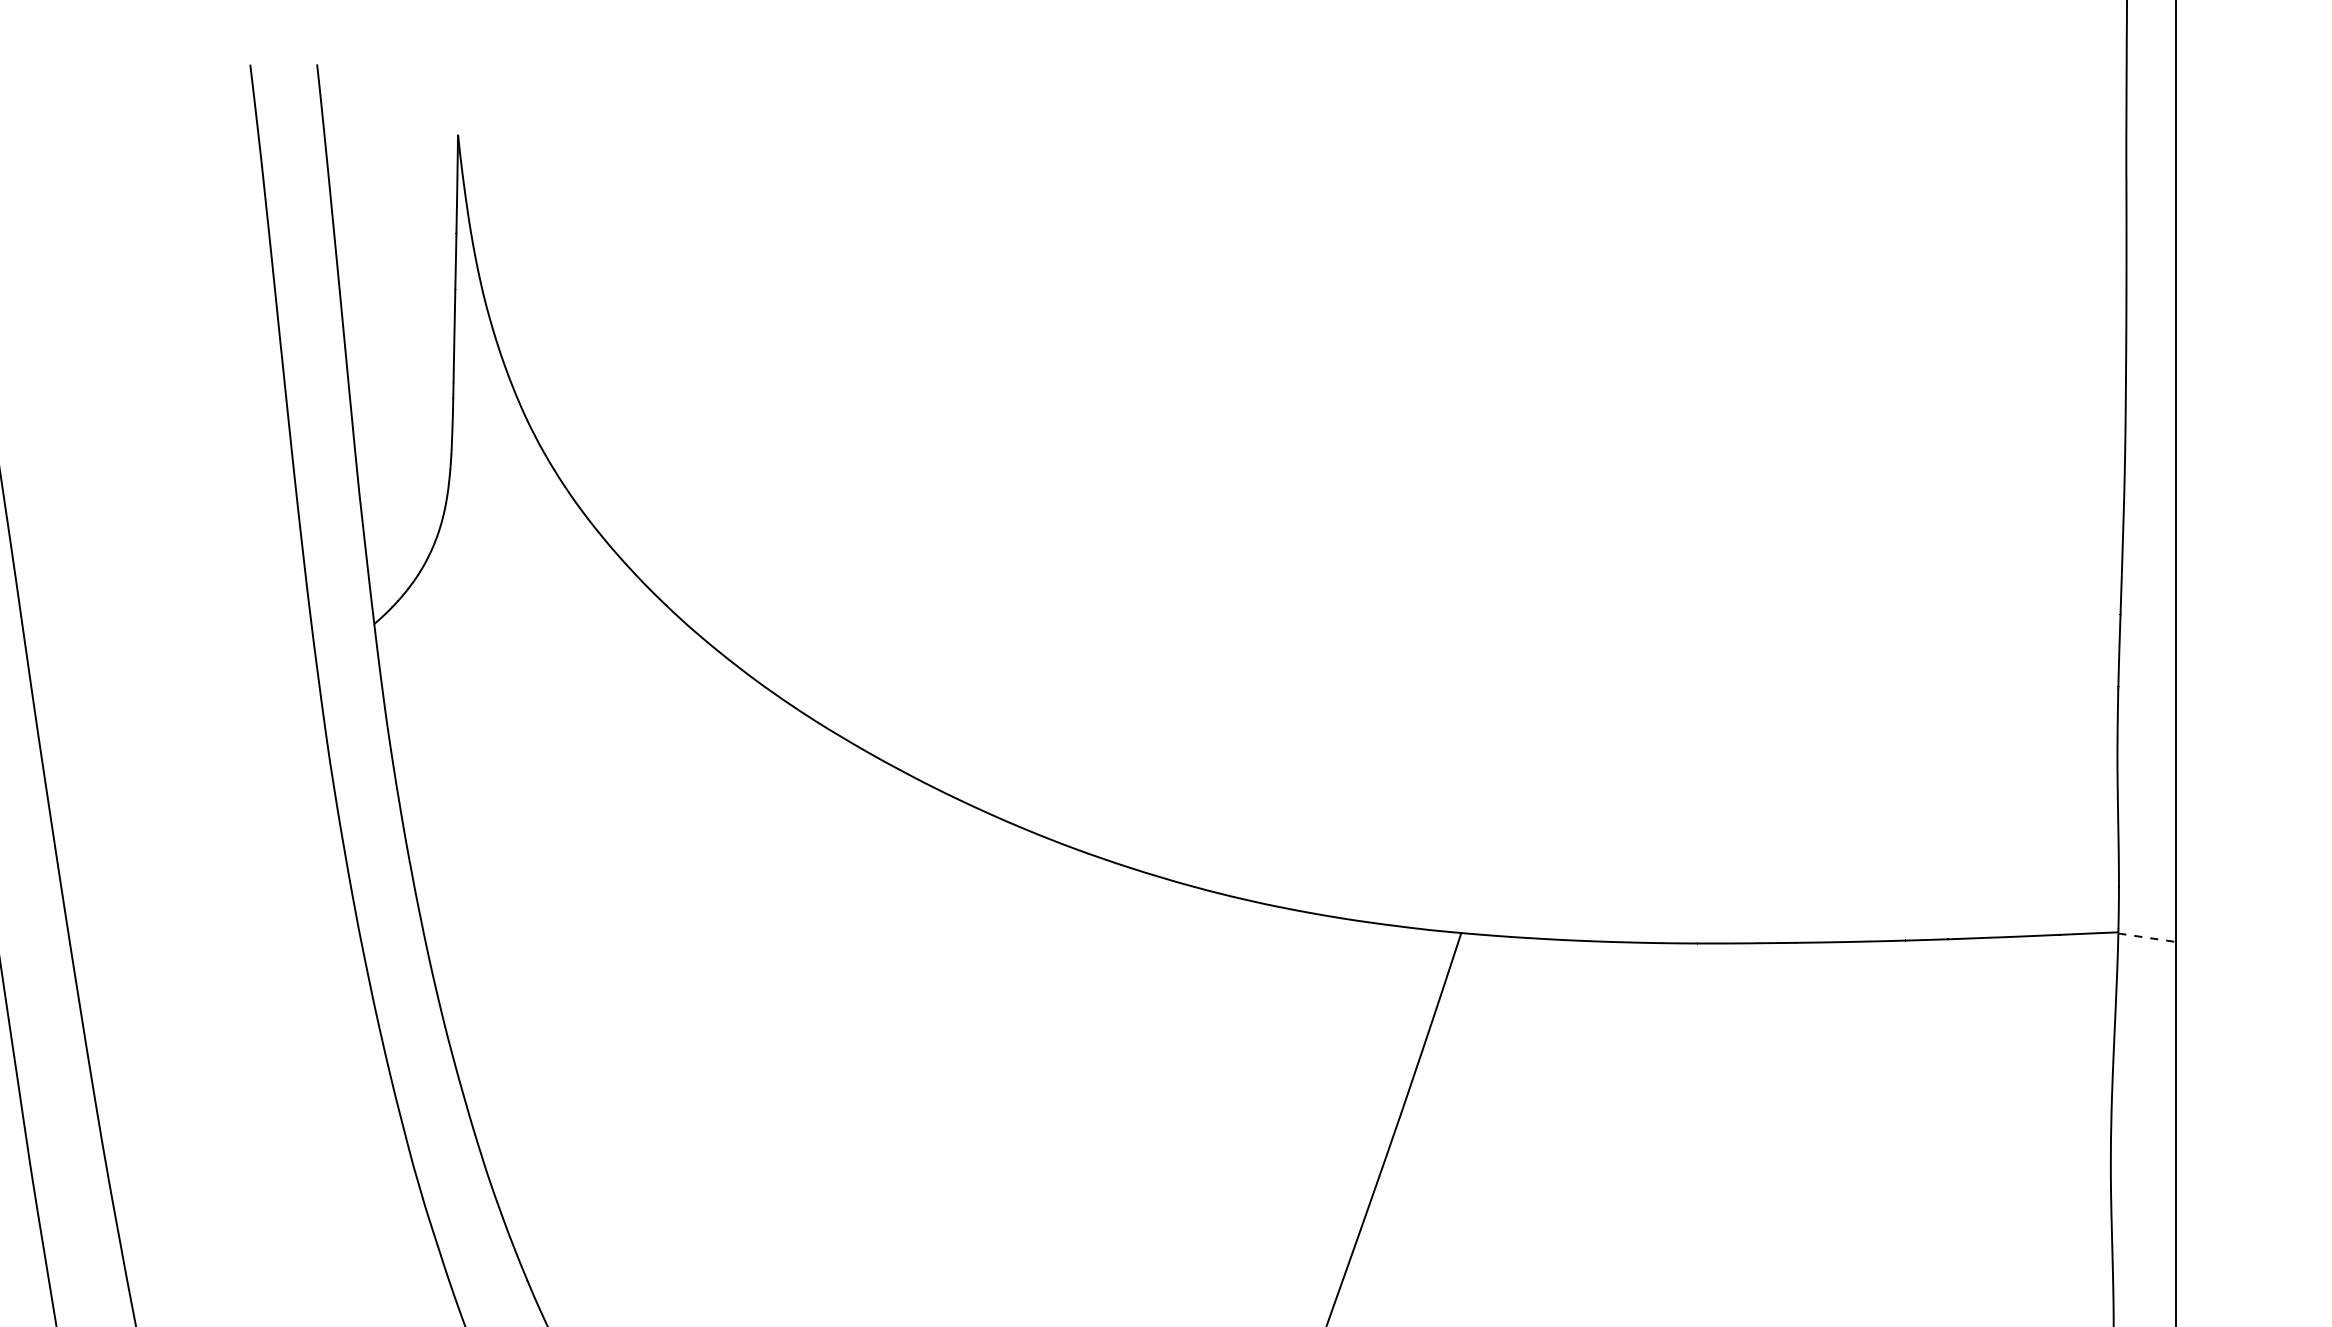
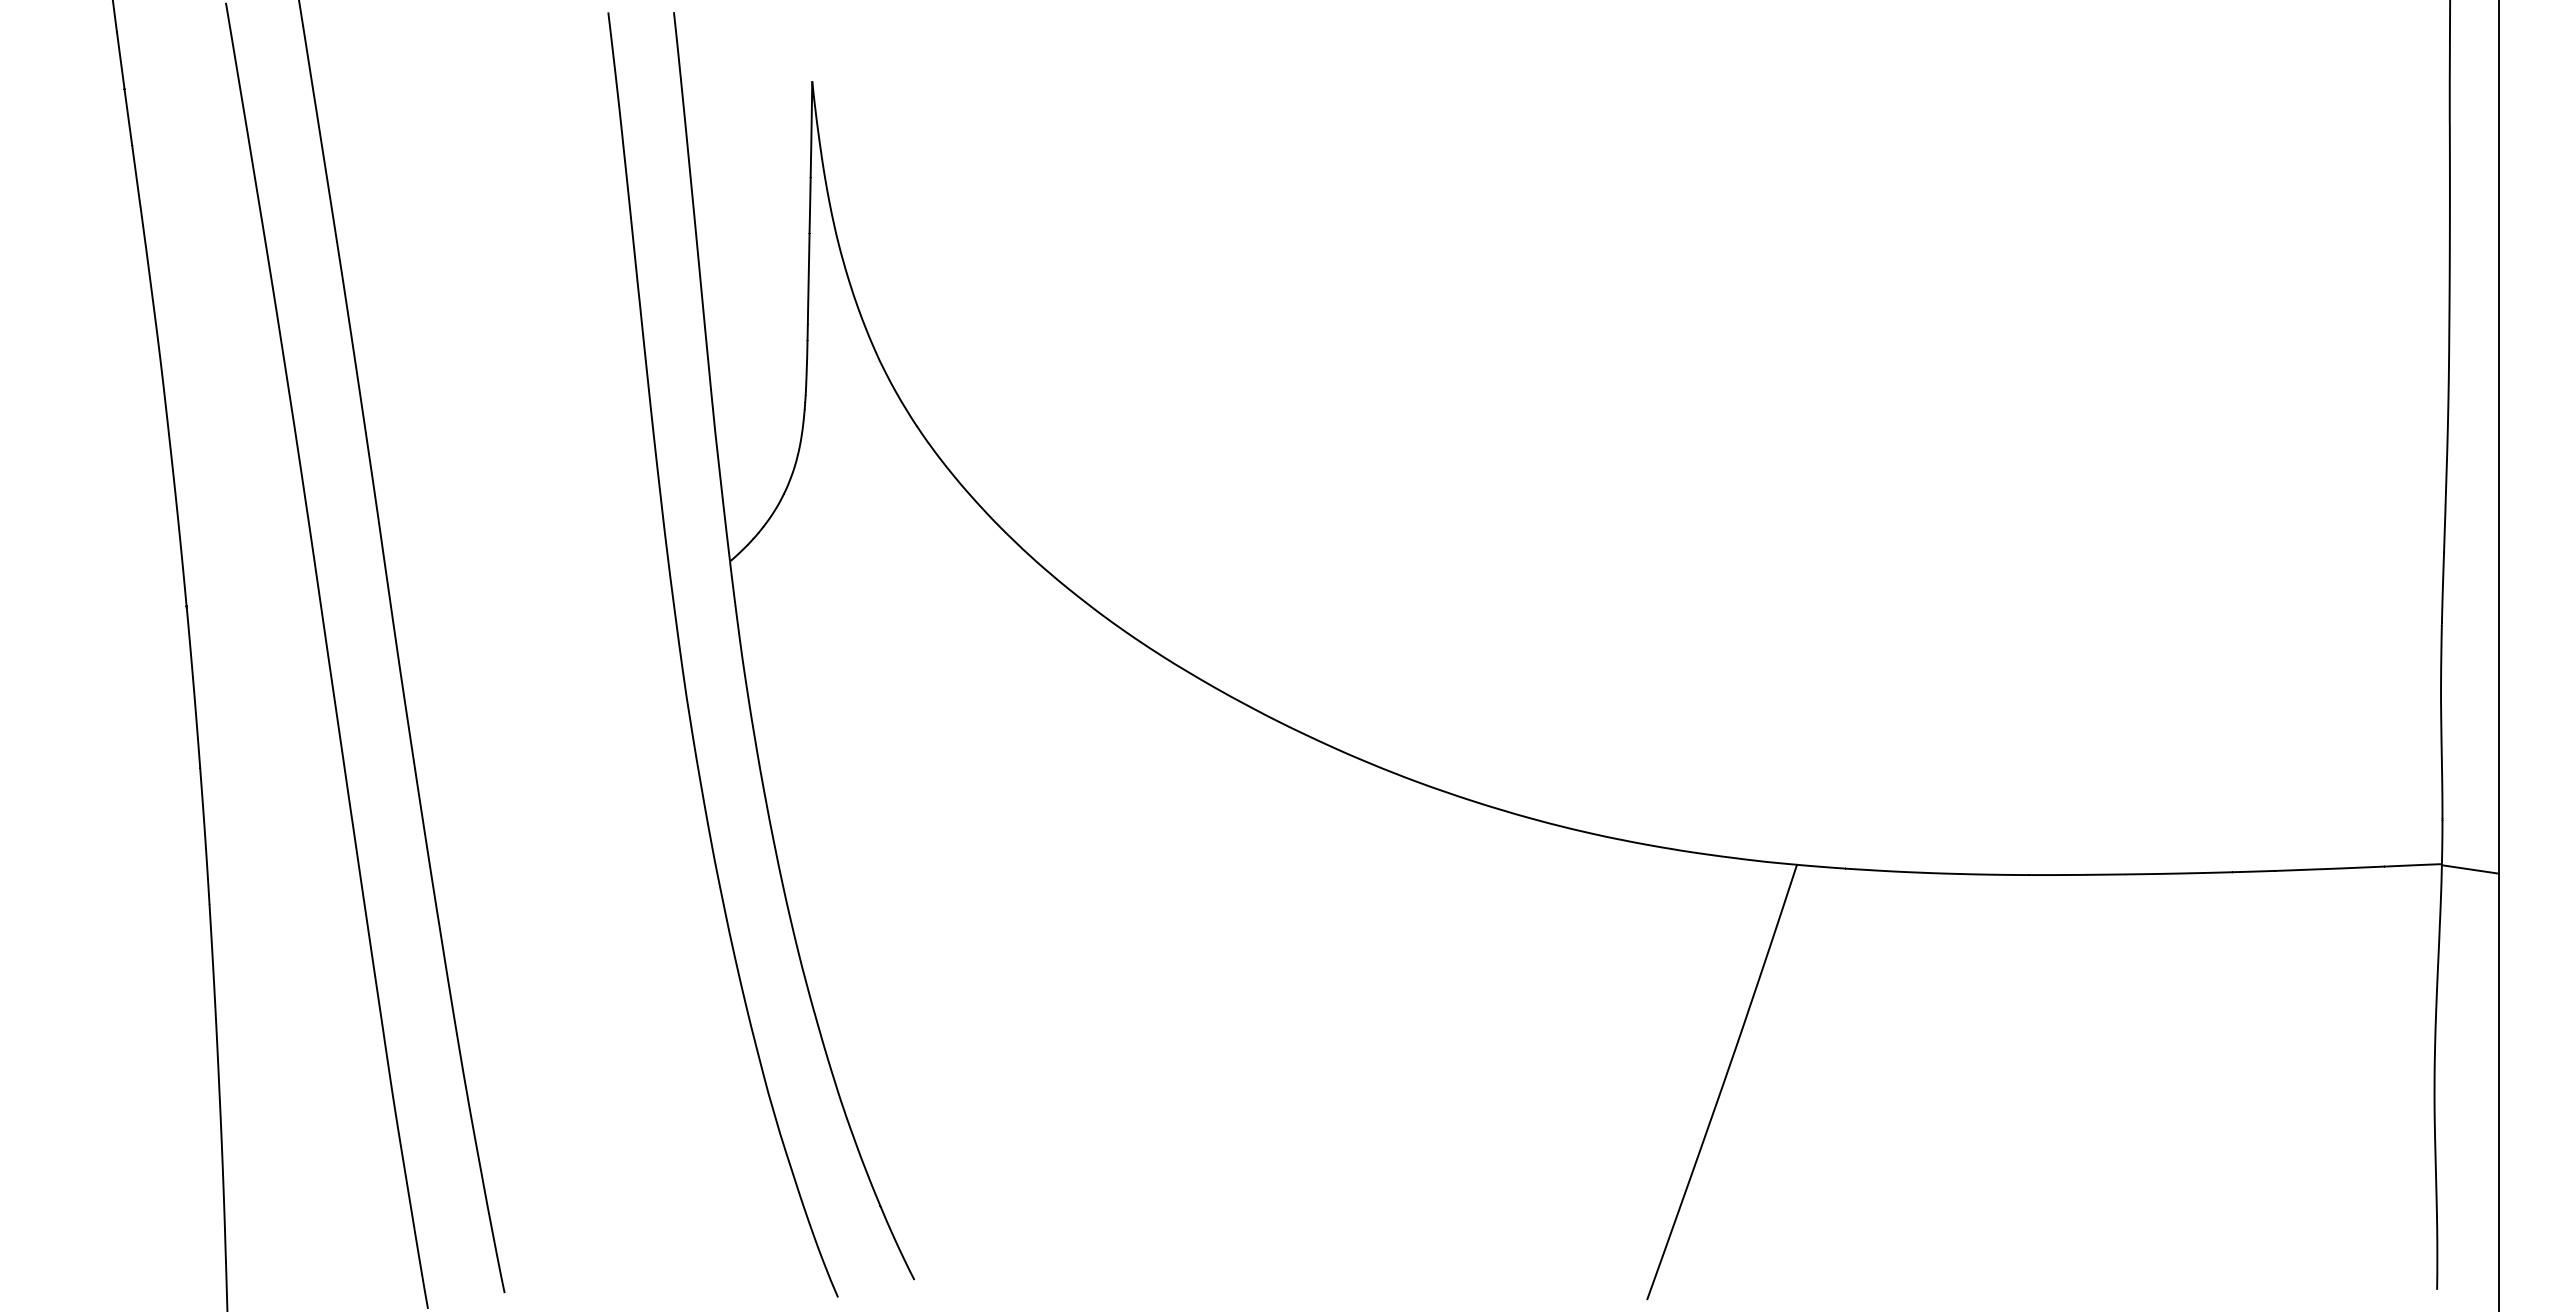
line: (2147, 937) -> (2470, 869), dashed -> solid

